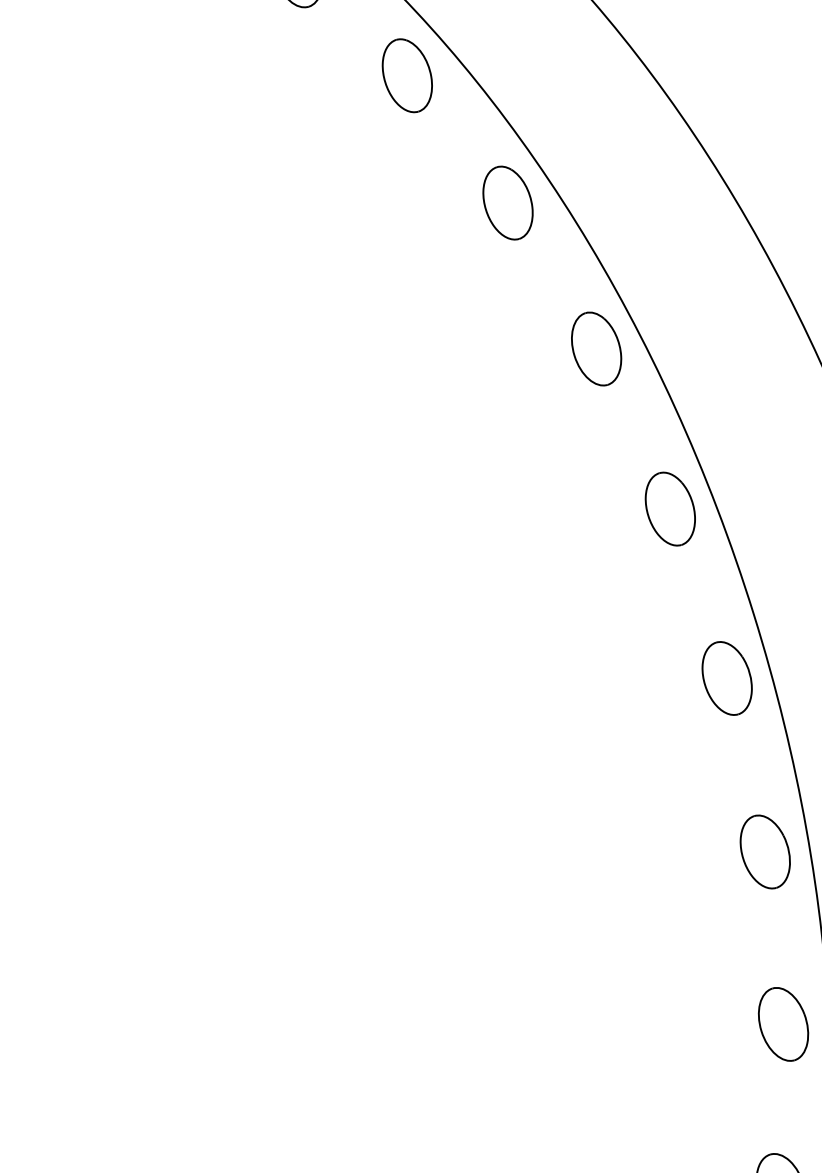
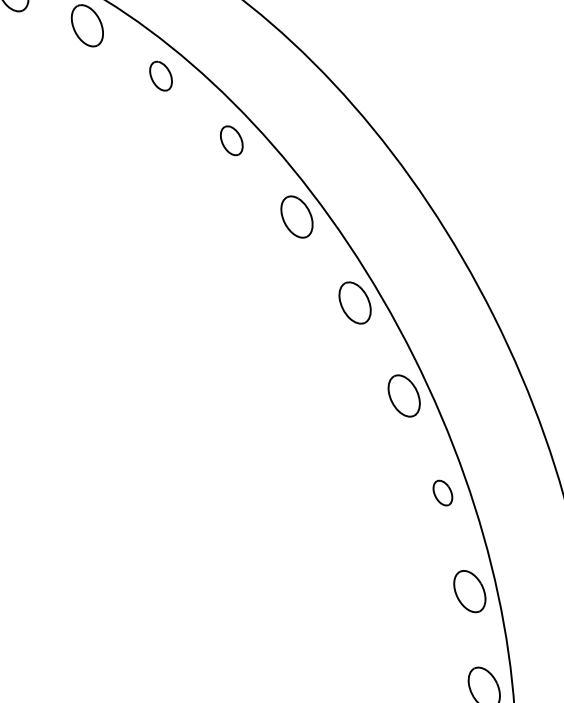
part: (406, 74) -> (160, 75), size x0.7
part: (507, 202) -> (231, 140), size x0.7
part: (764, 850) -> (442, 492), size x0.6

